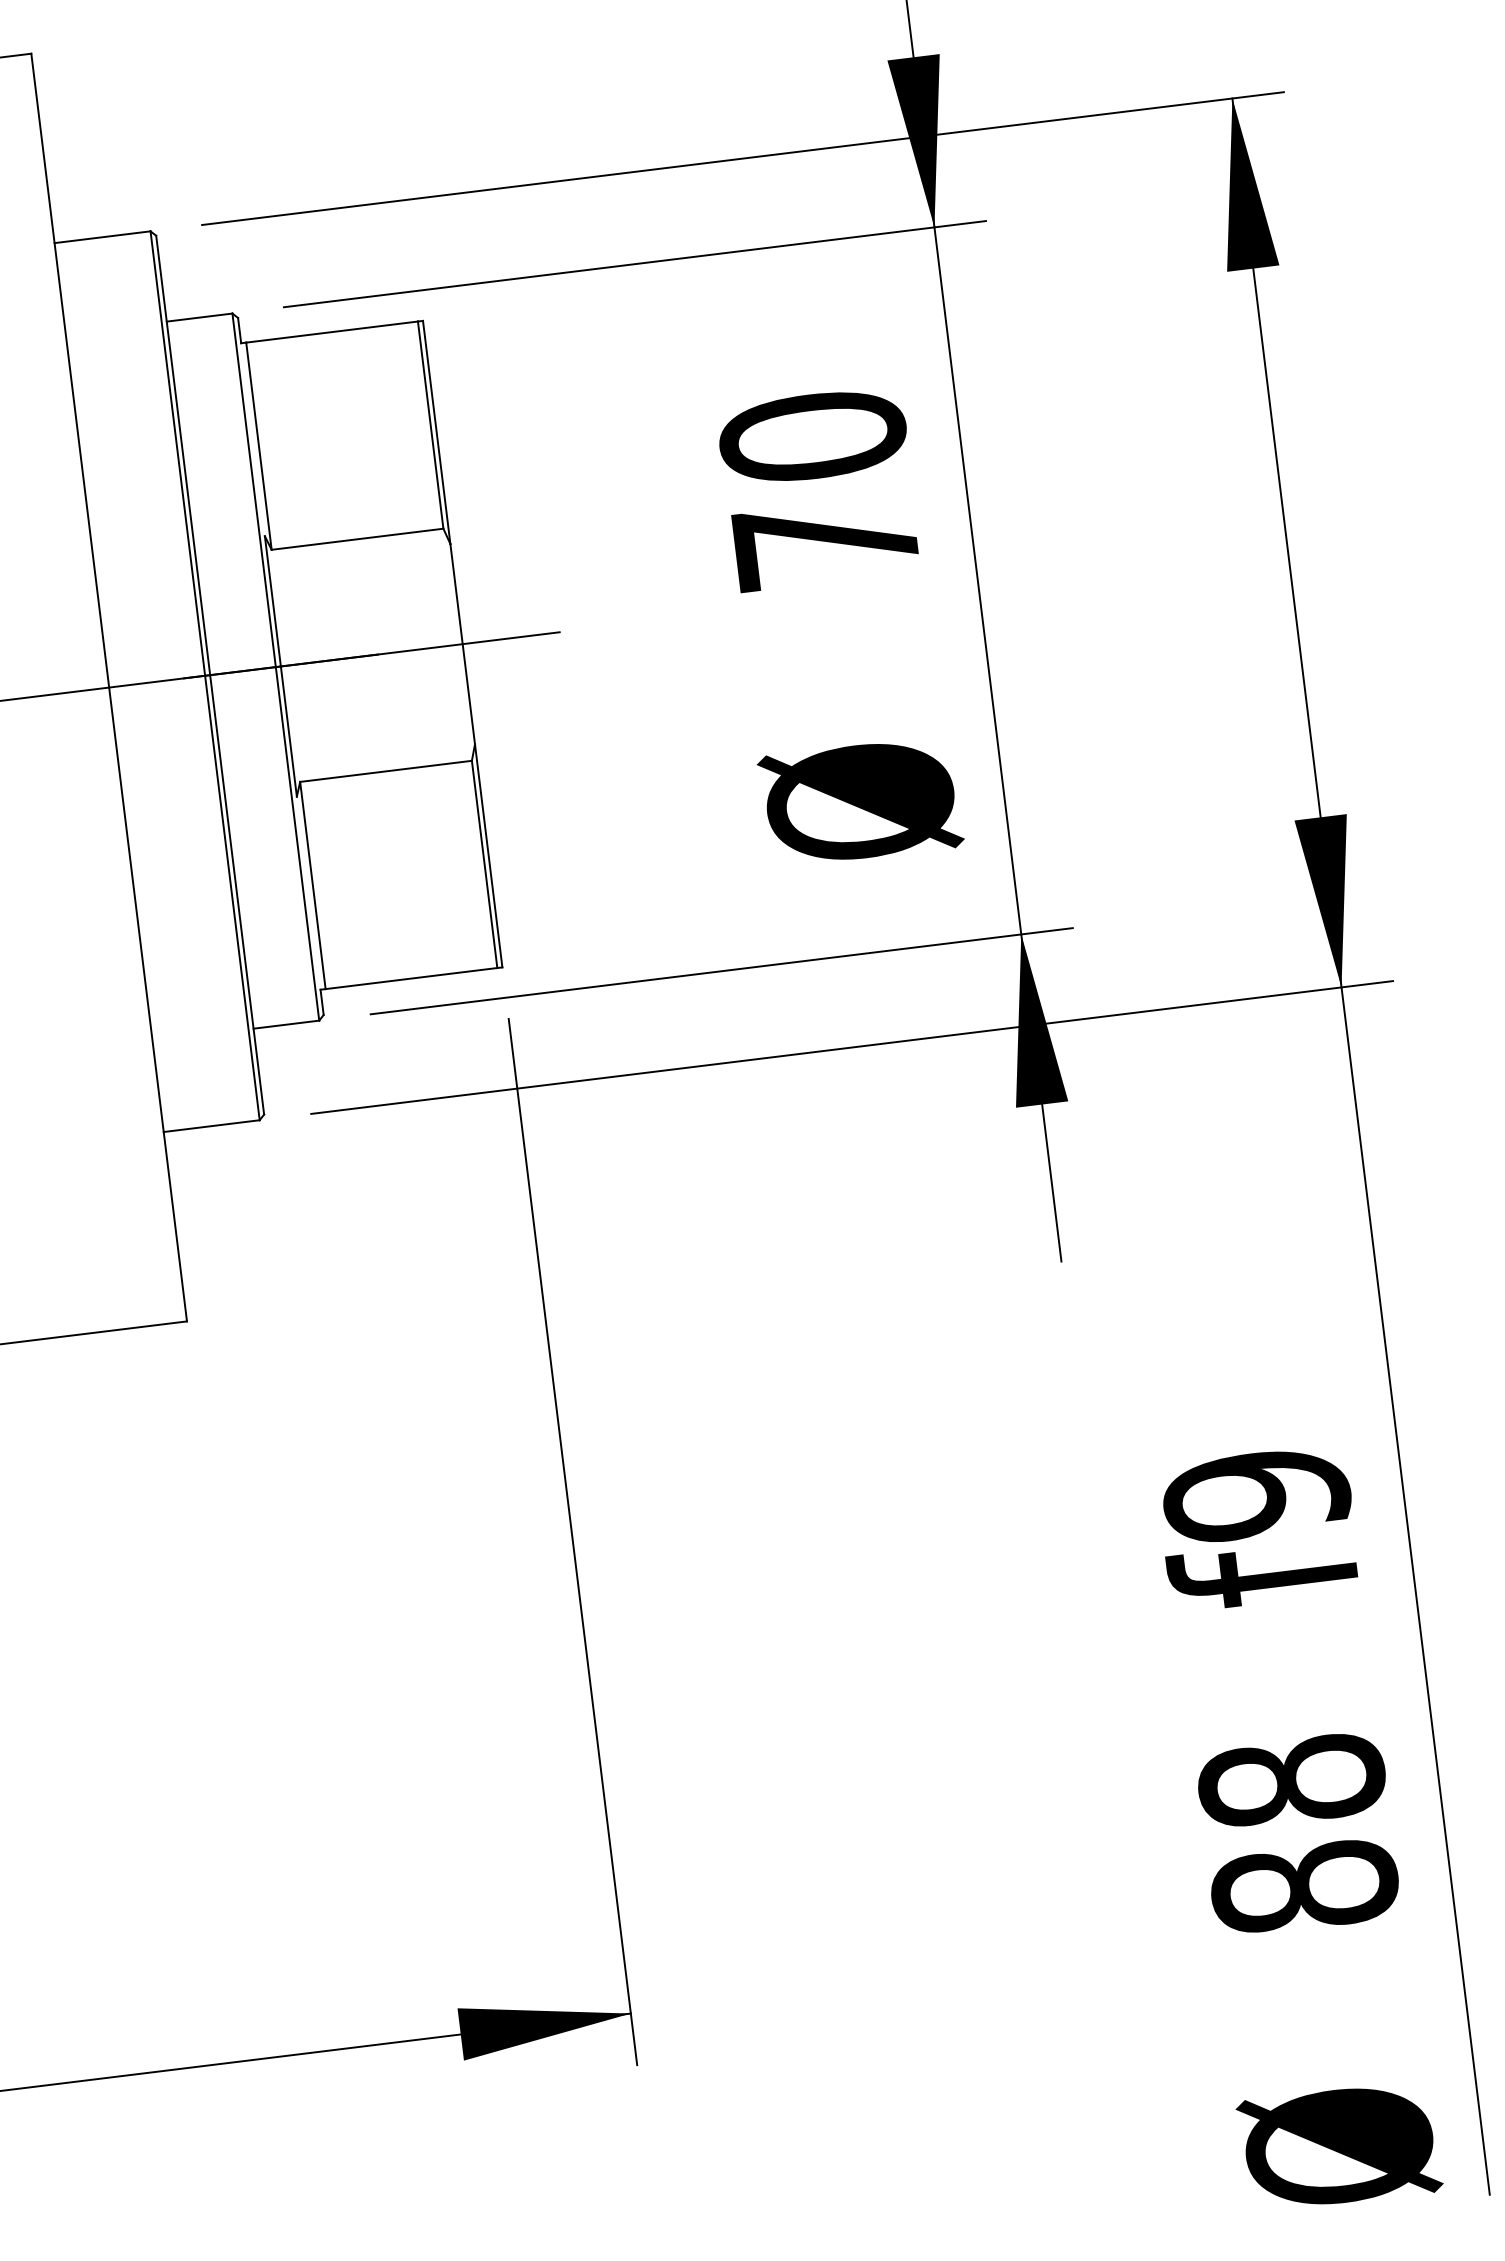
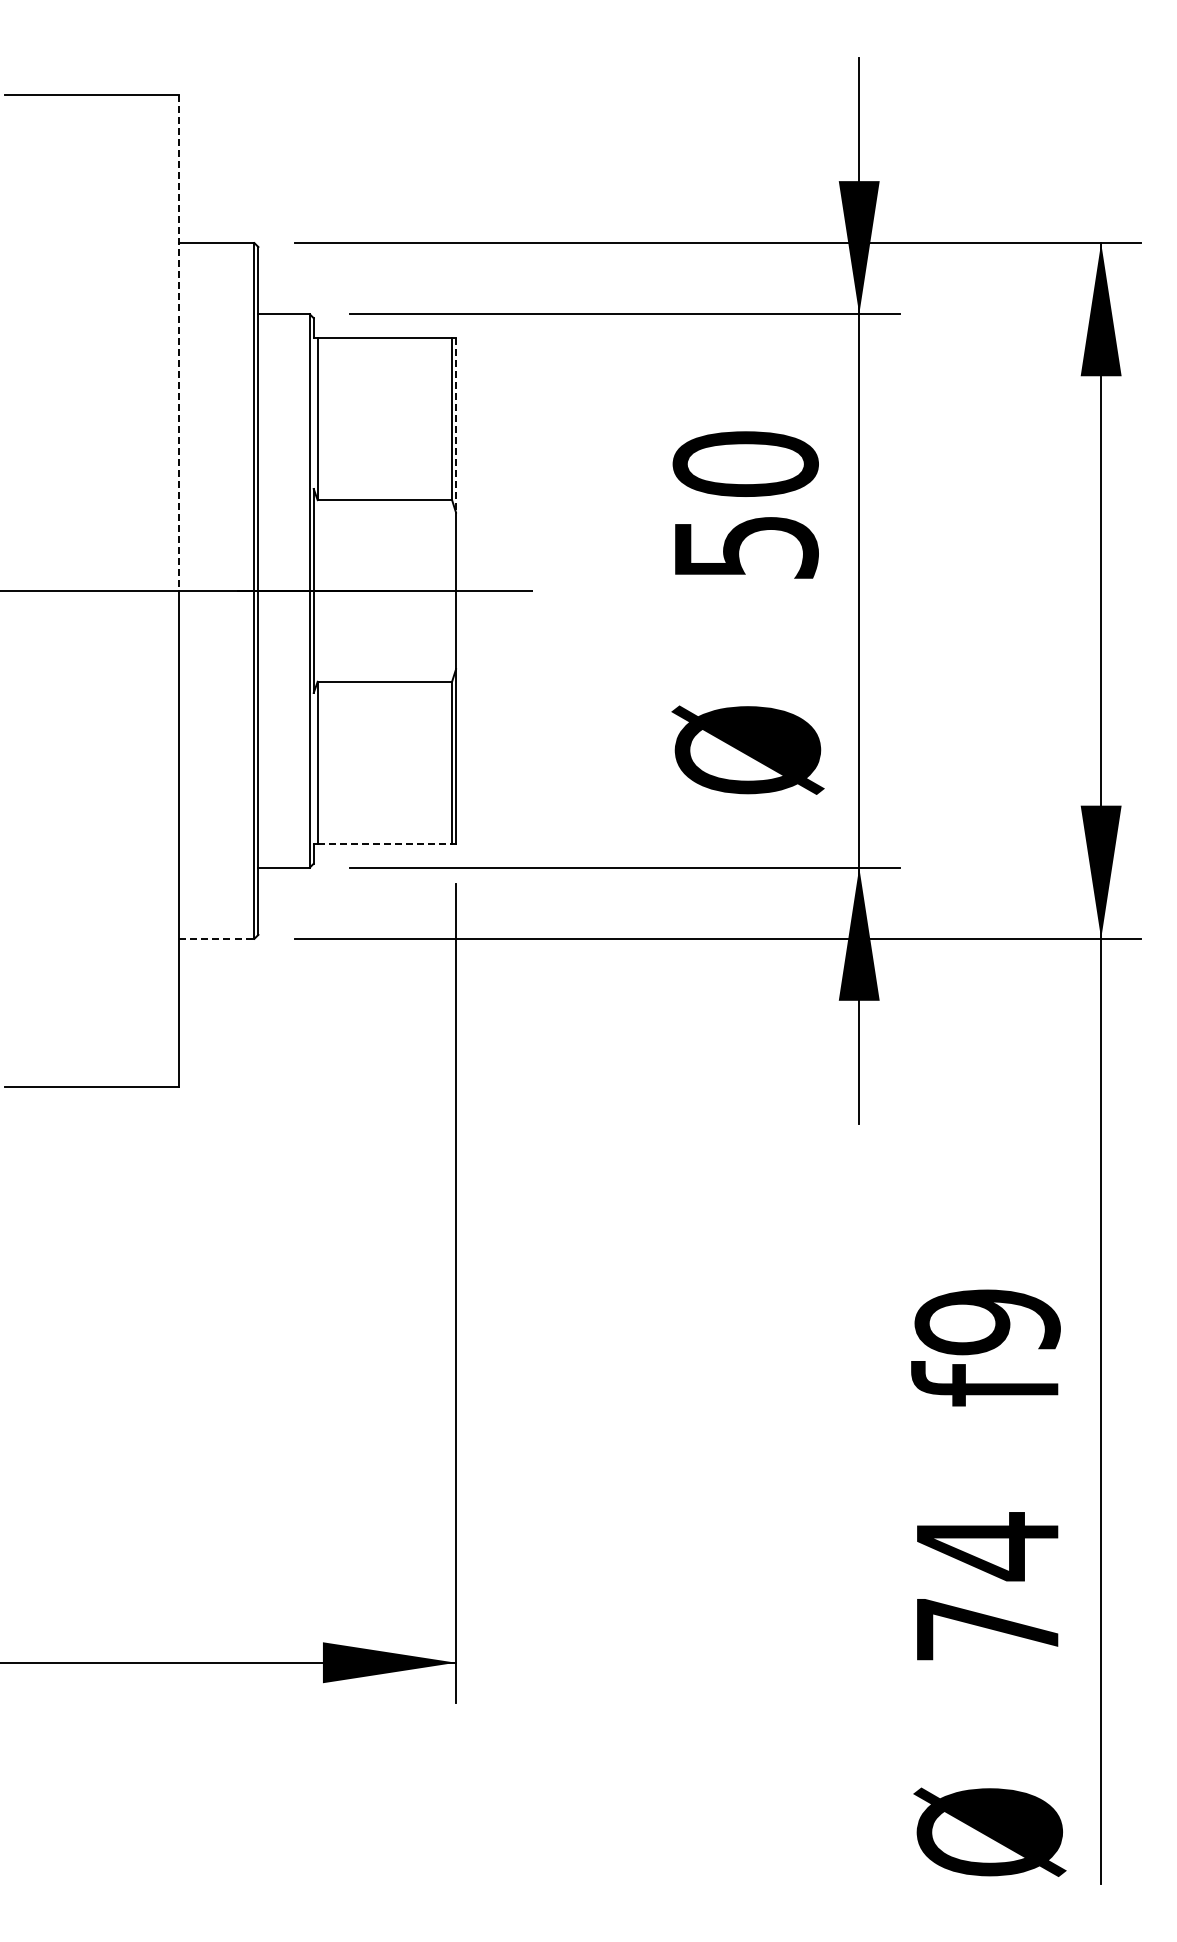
line: (70, 371) -> (179, 343), solid -> dashed
line: (437, 432) -> (456, 425), solid -> dashed
text: (826, 543) -> (746, 547), 70 -> 50
line: (412, 977) -> (385, 843), solid -> dashed
line: (211, 1125) -> (216, 938), solid -> dashed
text: (1297, 1832) -> (987, 1586), 88 -> 74

